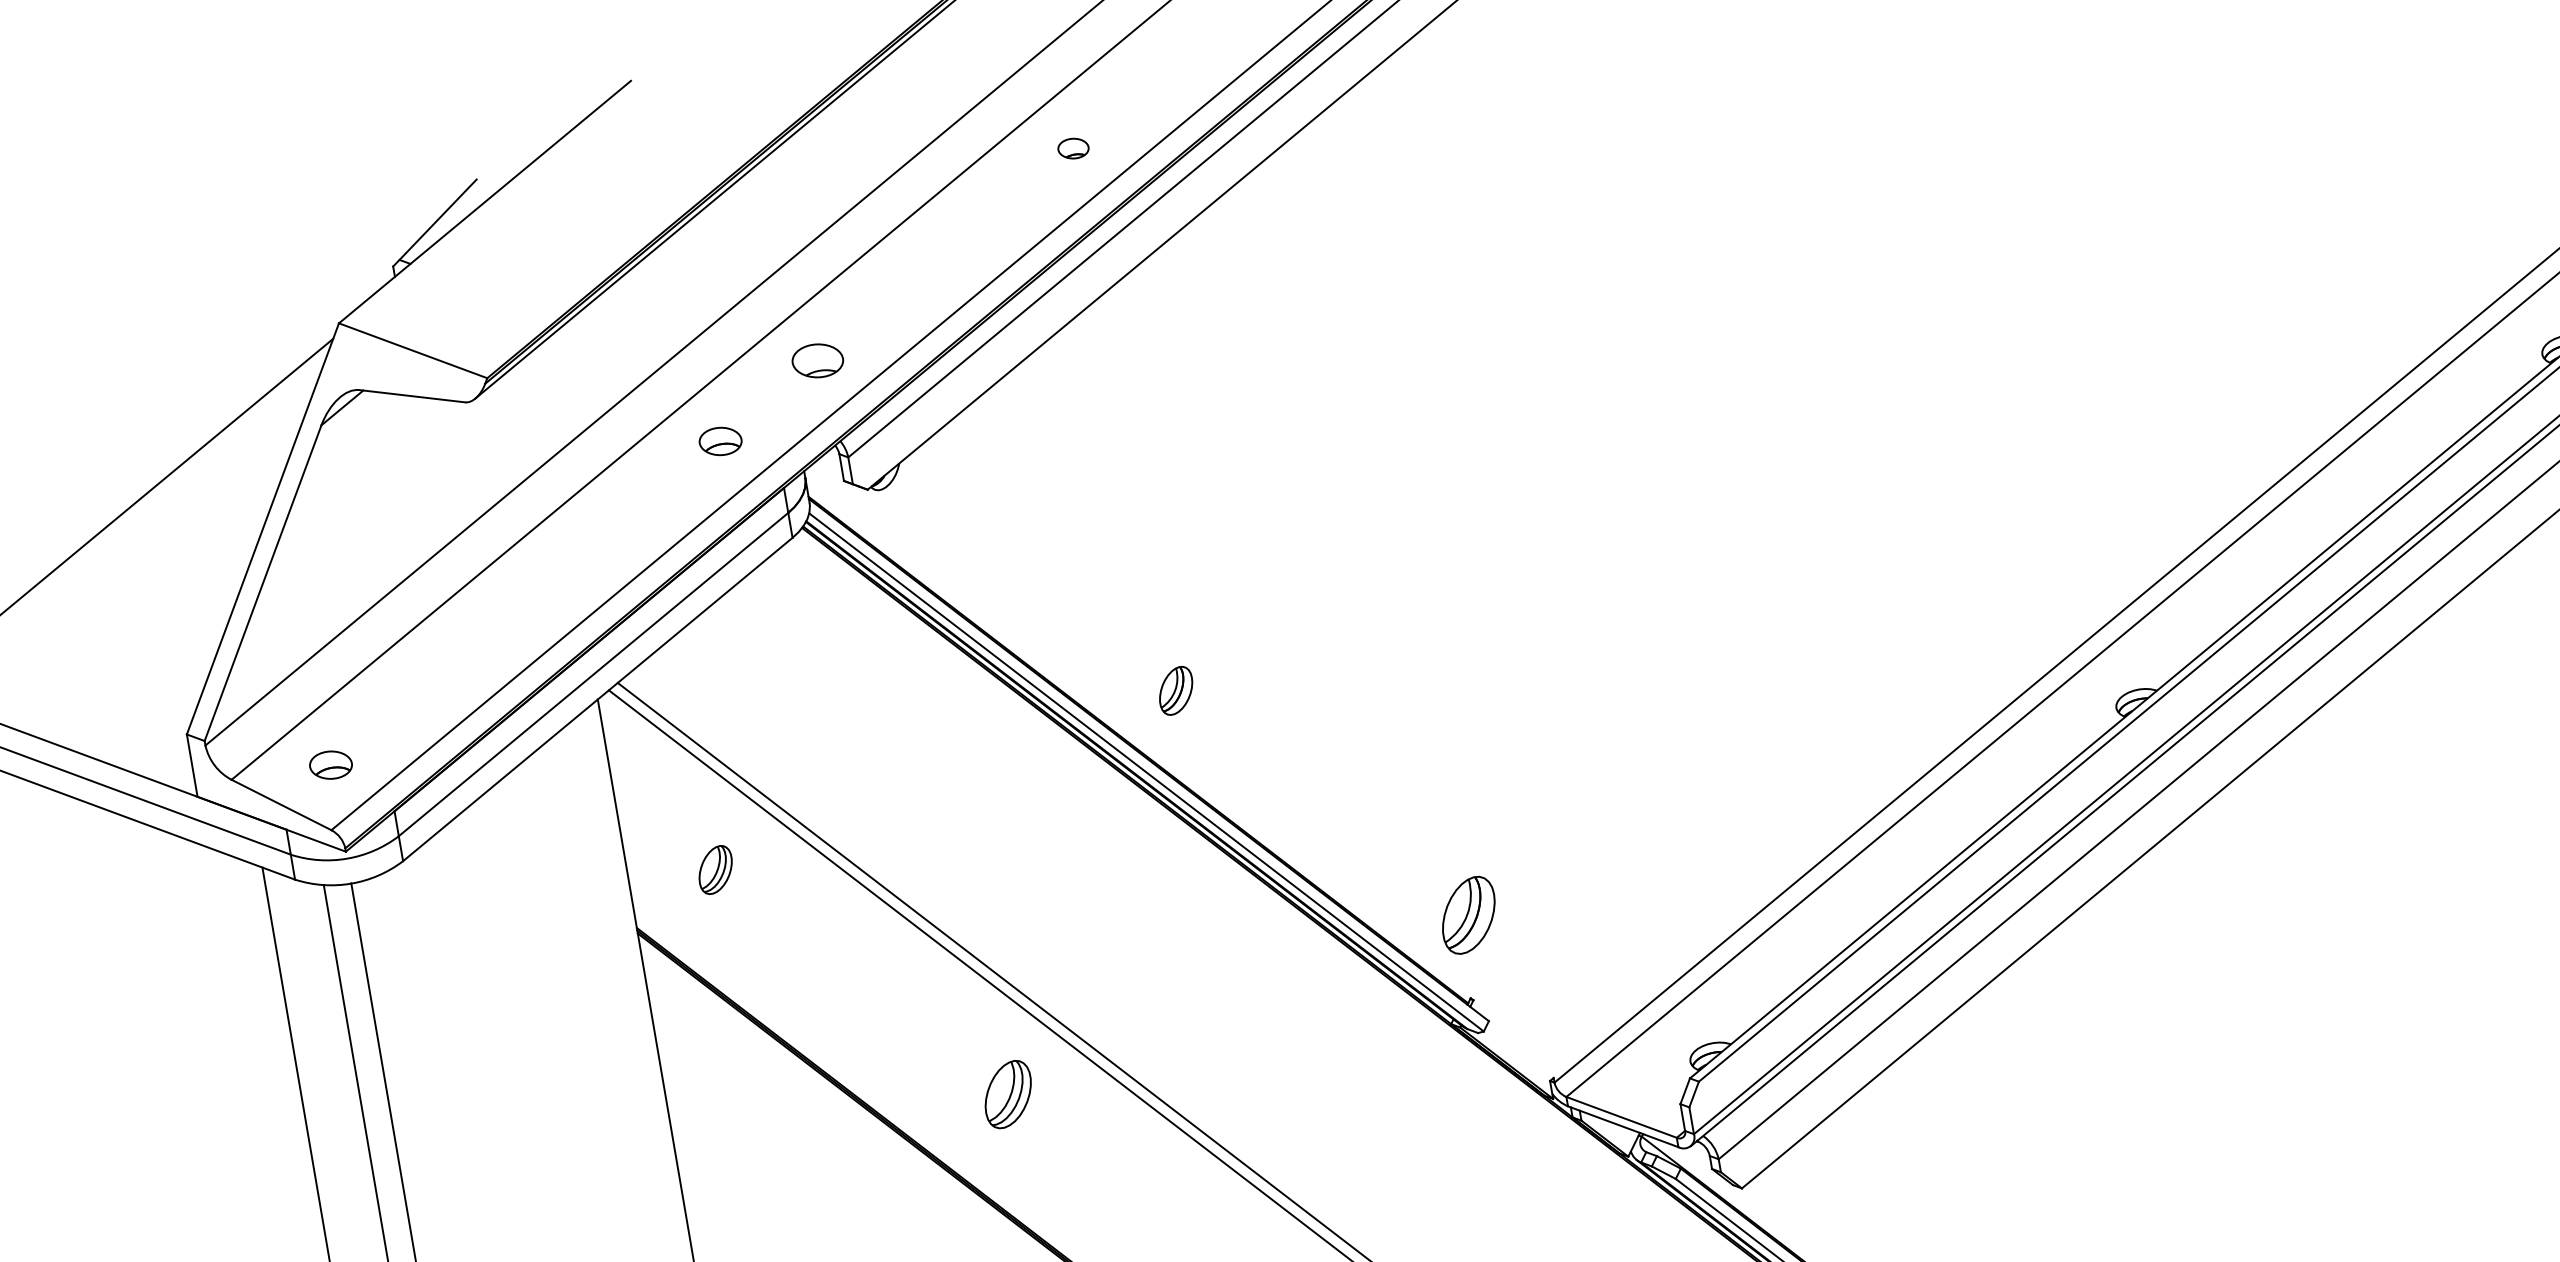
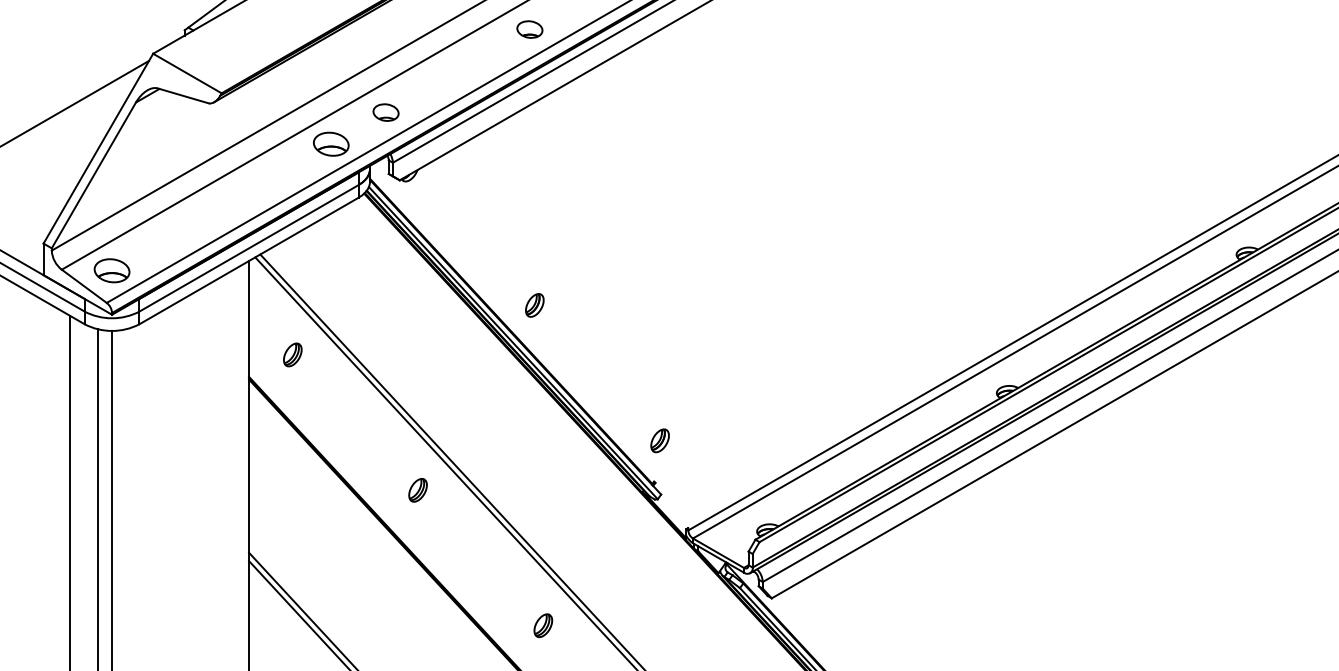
part: (1072, 148) -> (529, 29), size x1.67
part: (720, 440) -> (331, 143), size x1.67
part: (329, 764) -> (111, 270), size x1.67
part: (1467, 915) -> (659, 440), size x0.62
part: (1007, 1095) -> (417, 490), size x0.71

